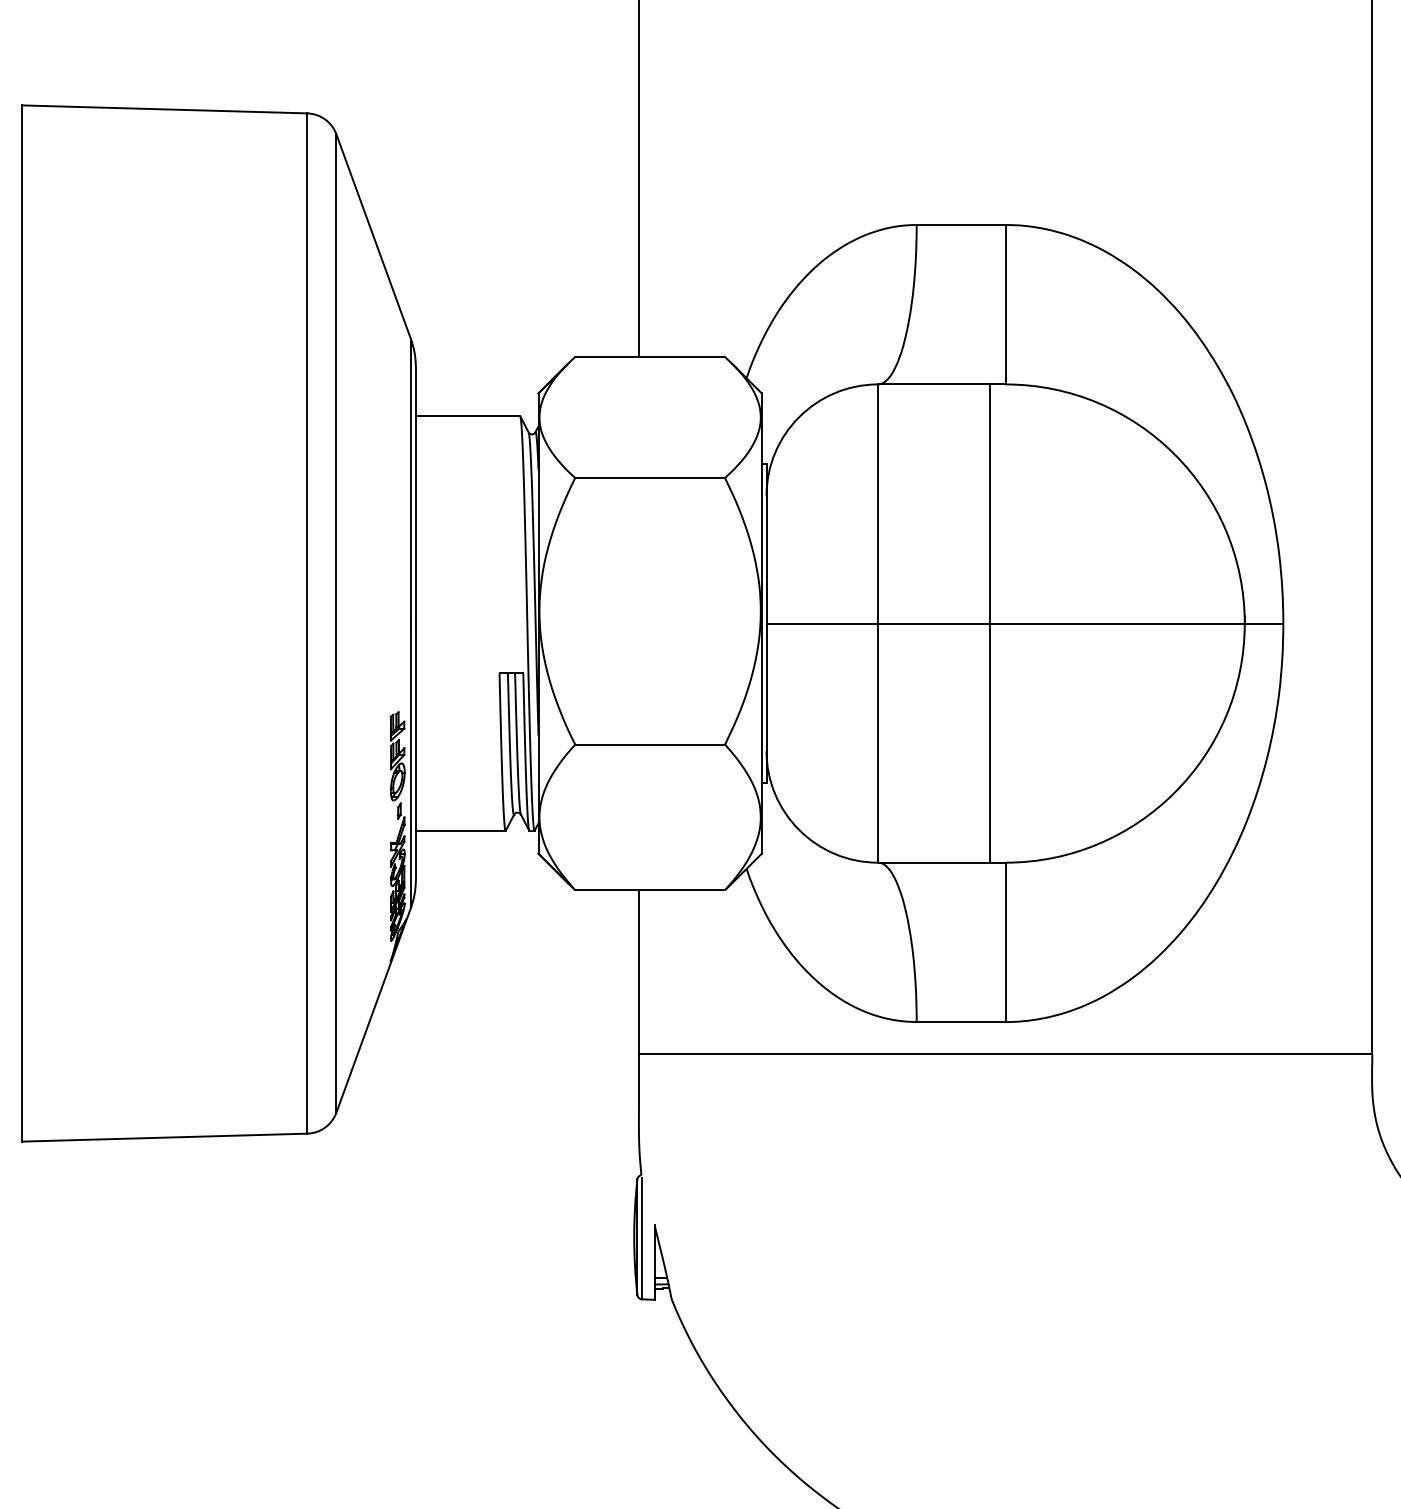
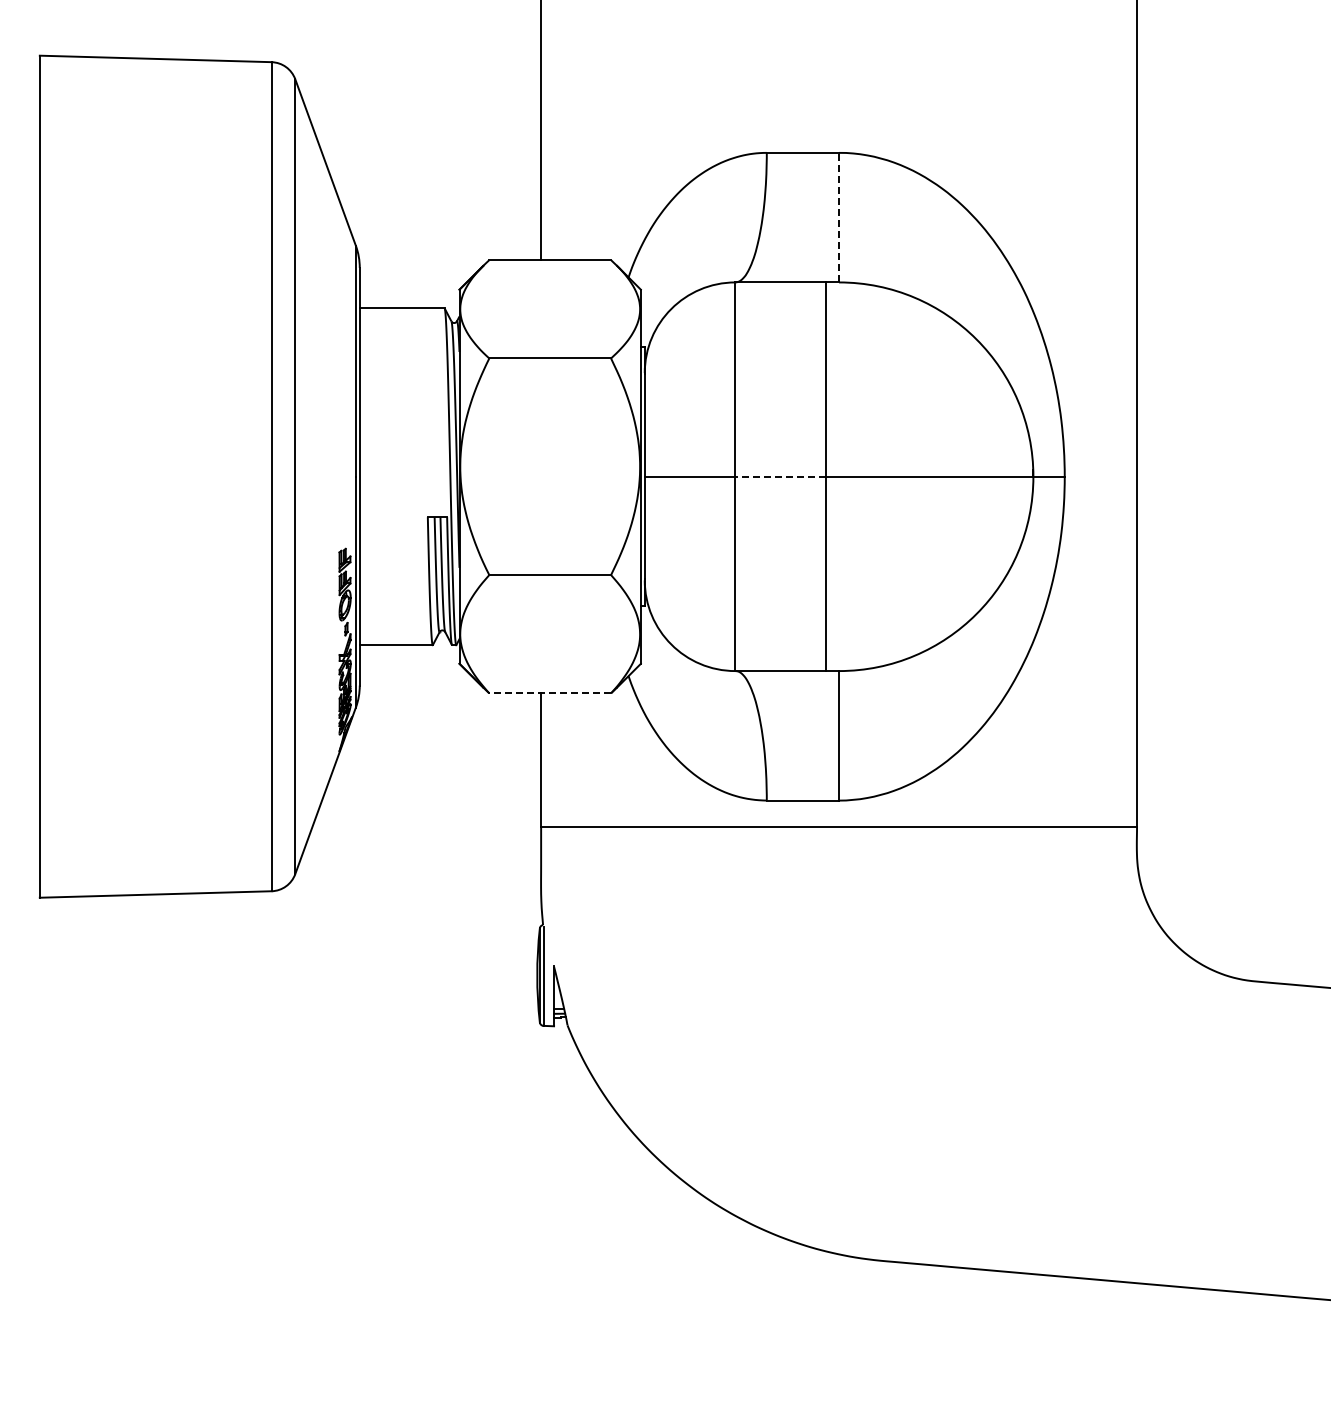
line: (1006, 304) -> (839, 217), solid -> dashed
line: (933, 623) -> (780, 476), solid -> dashed
line: (650, 890) -> (550, 693), solid -> dashed

